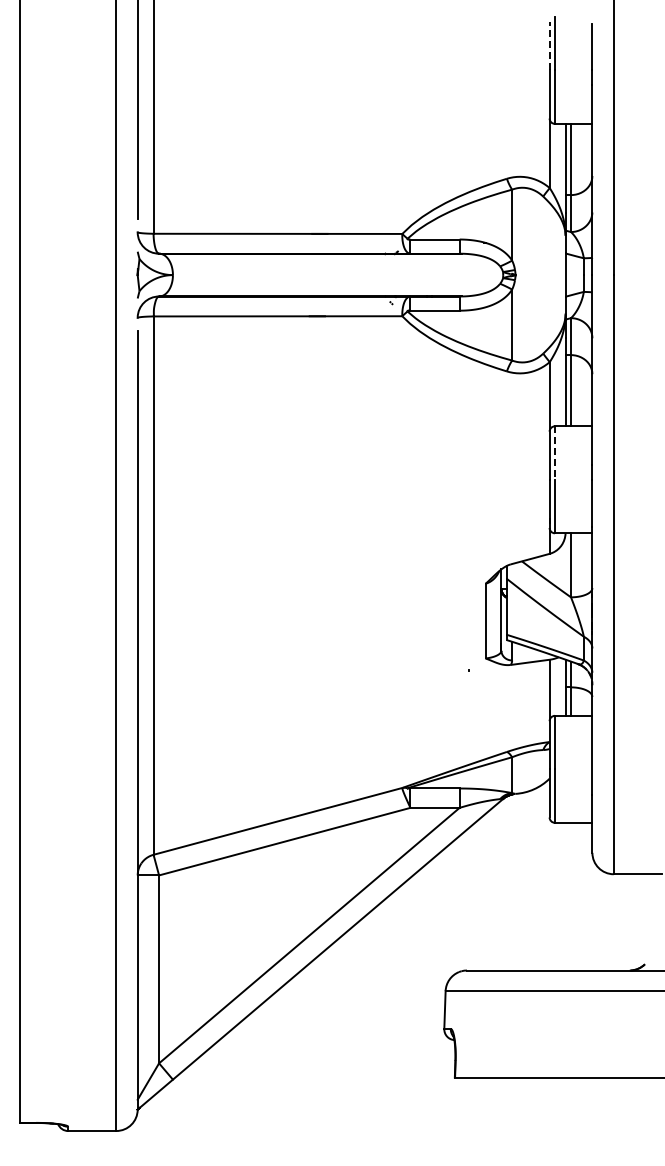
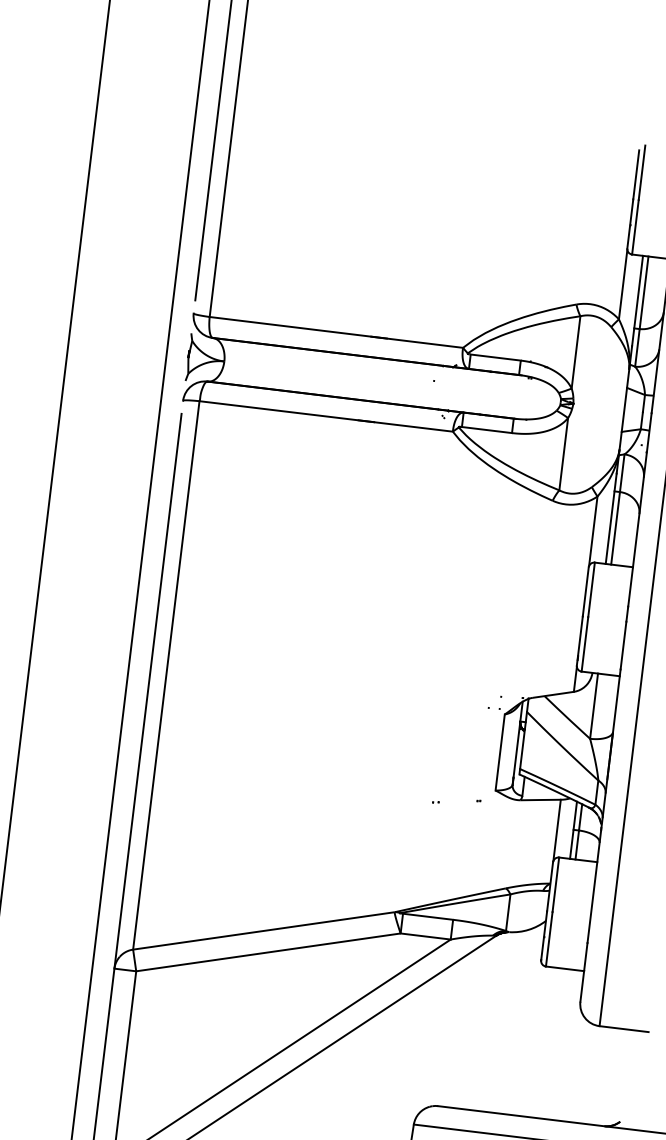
line: (549, 45) -> (636, 174), dashed -> solid
line: (554, 453) -> (591, 590), dashed -> solid

